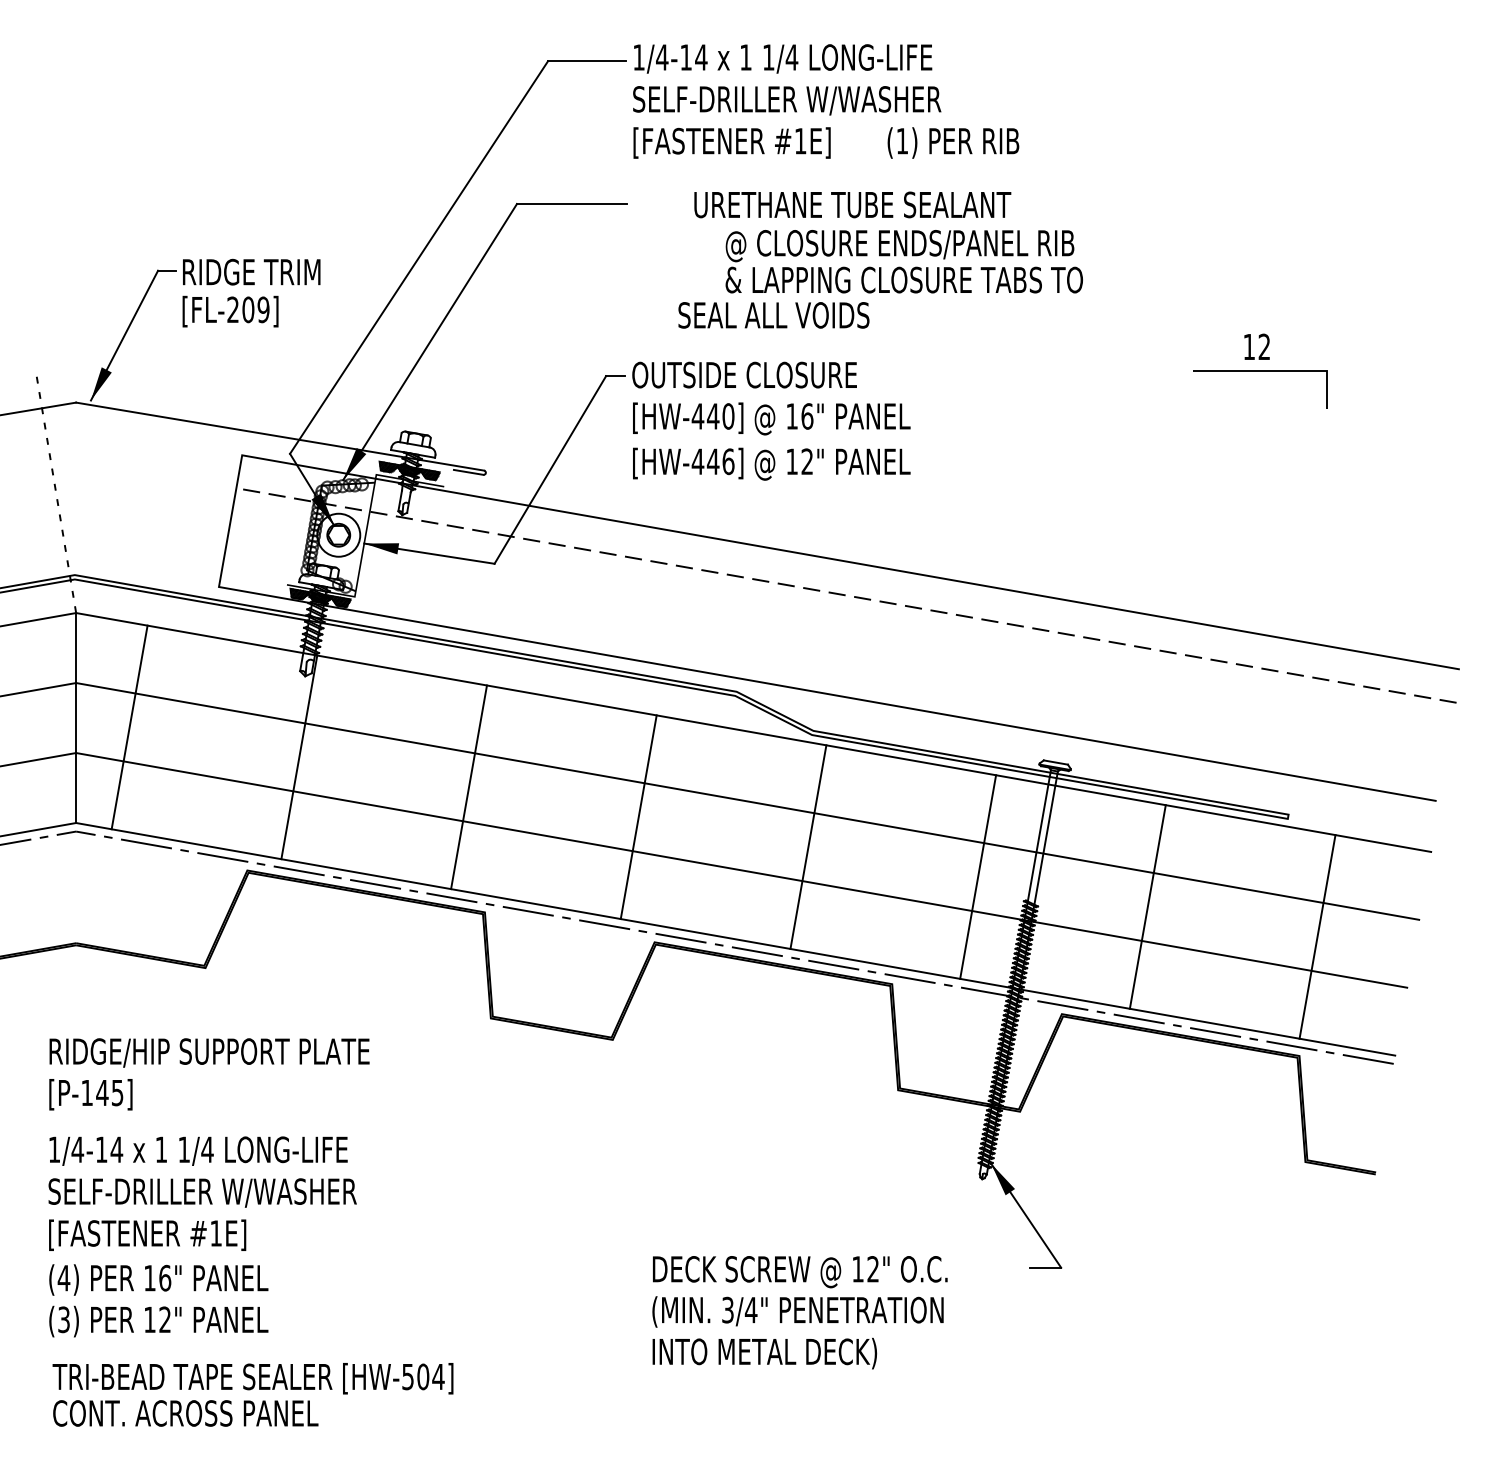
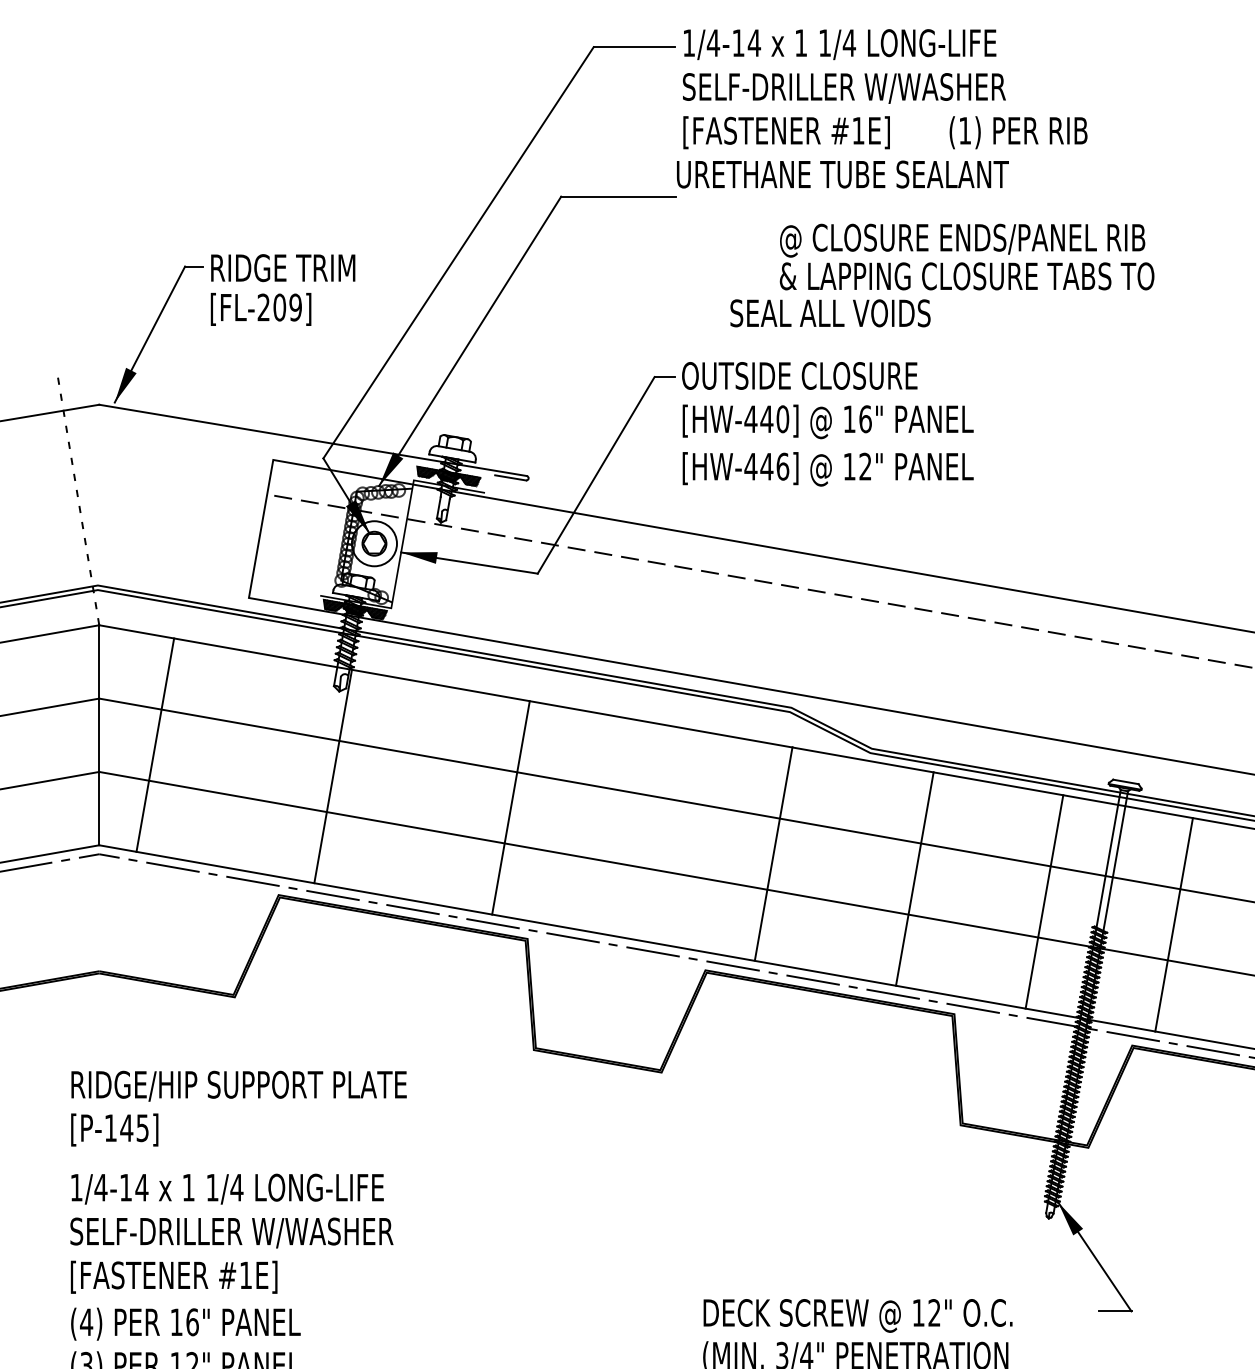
text: (852, 204) -> (842, 174), moved
line: (638, 817) -> (773, 854), moved
line: (808, 846) -> (914, 878), moved
line: (1147, 906) -> (1173, 924), moved

